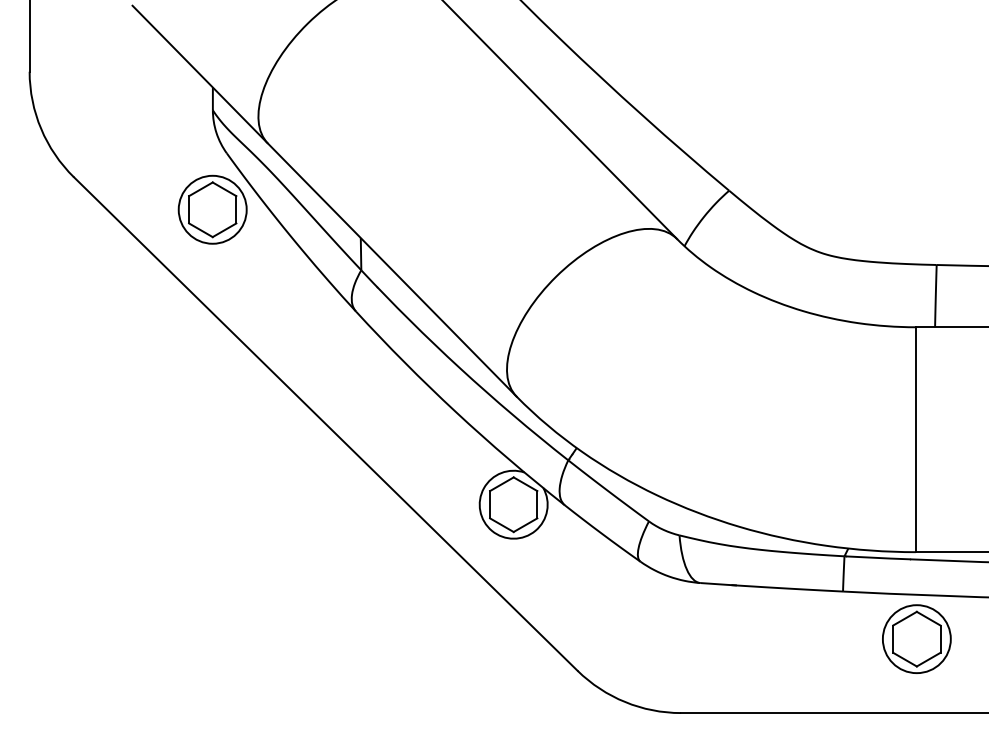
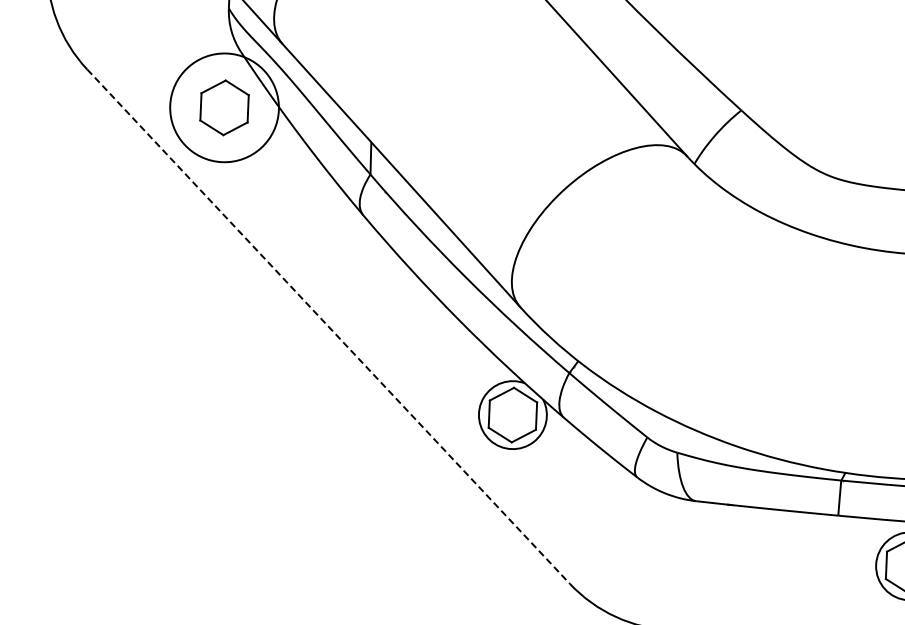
circle: (212, 209) -> (224, 107), size x1.6
line: (325, 424) -> (328, 327), solid -> dashed

